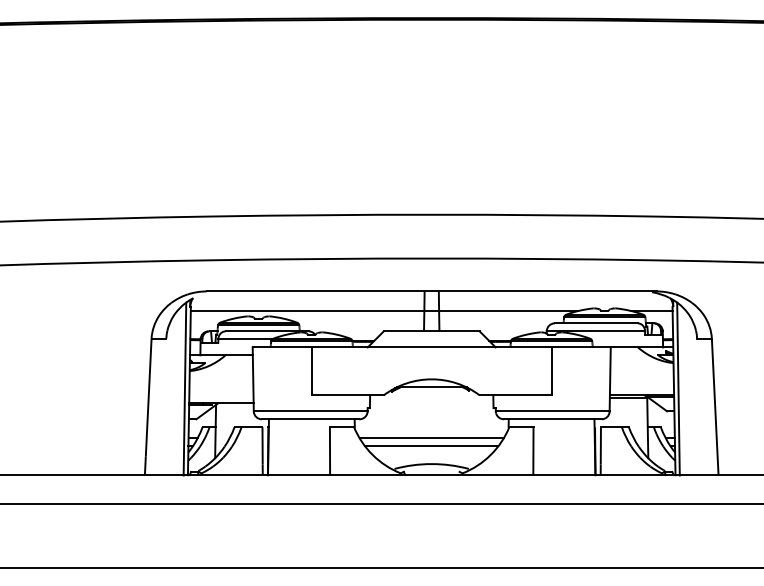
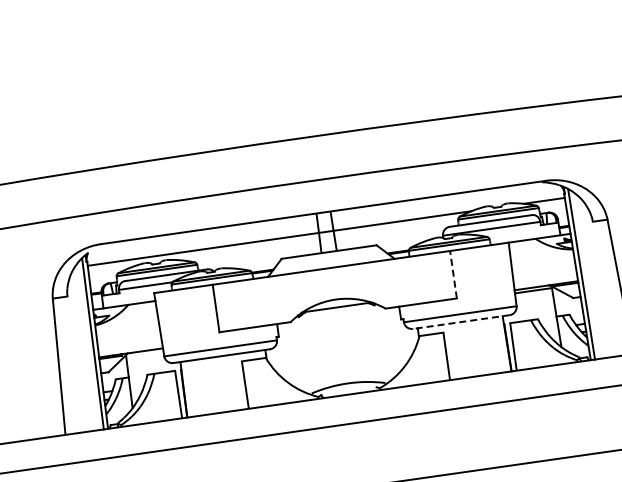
line: (551, 371) -> (453, 274), solid -> dashed
line: (552, 419) -> (461, 322), solid -> dashed
line: (431, 438) -> (344, 358), removed
line: (431, 446) -> (345, 366), removed

